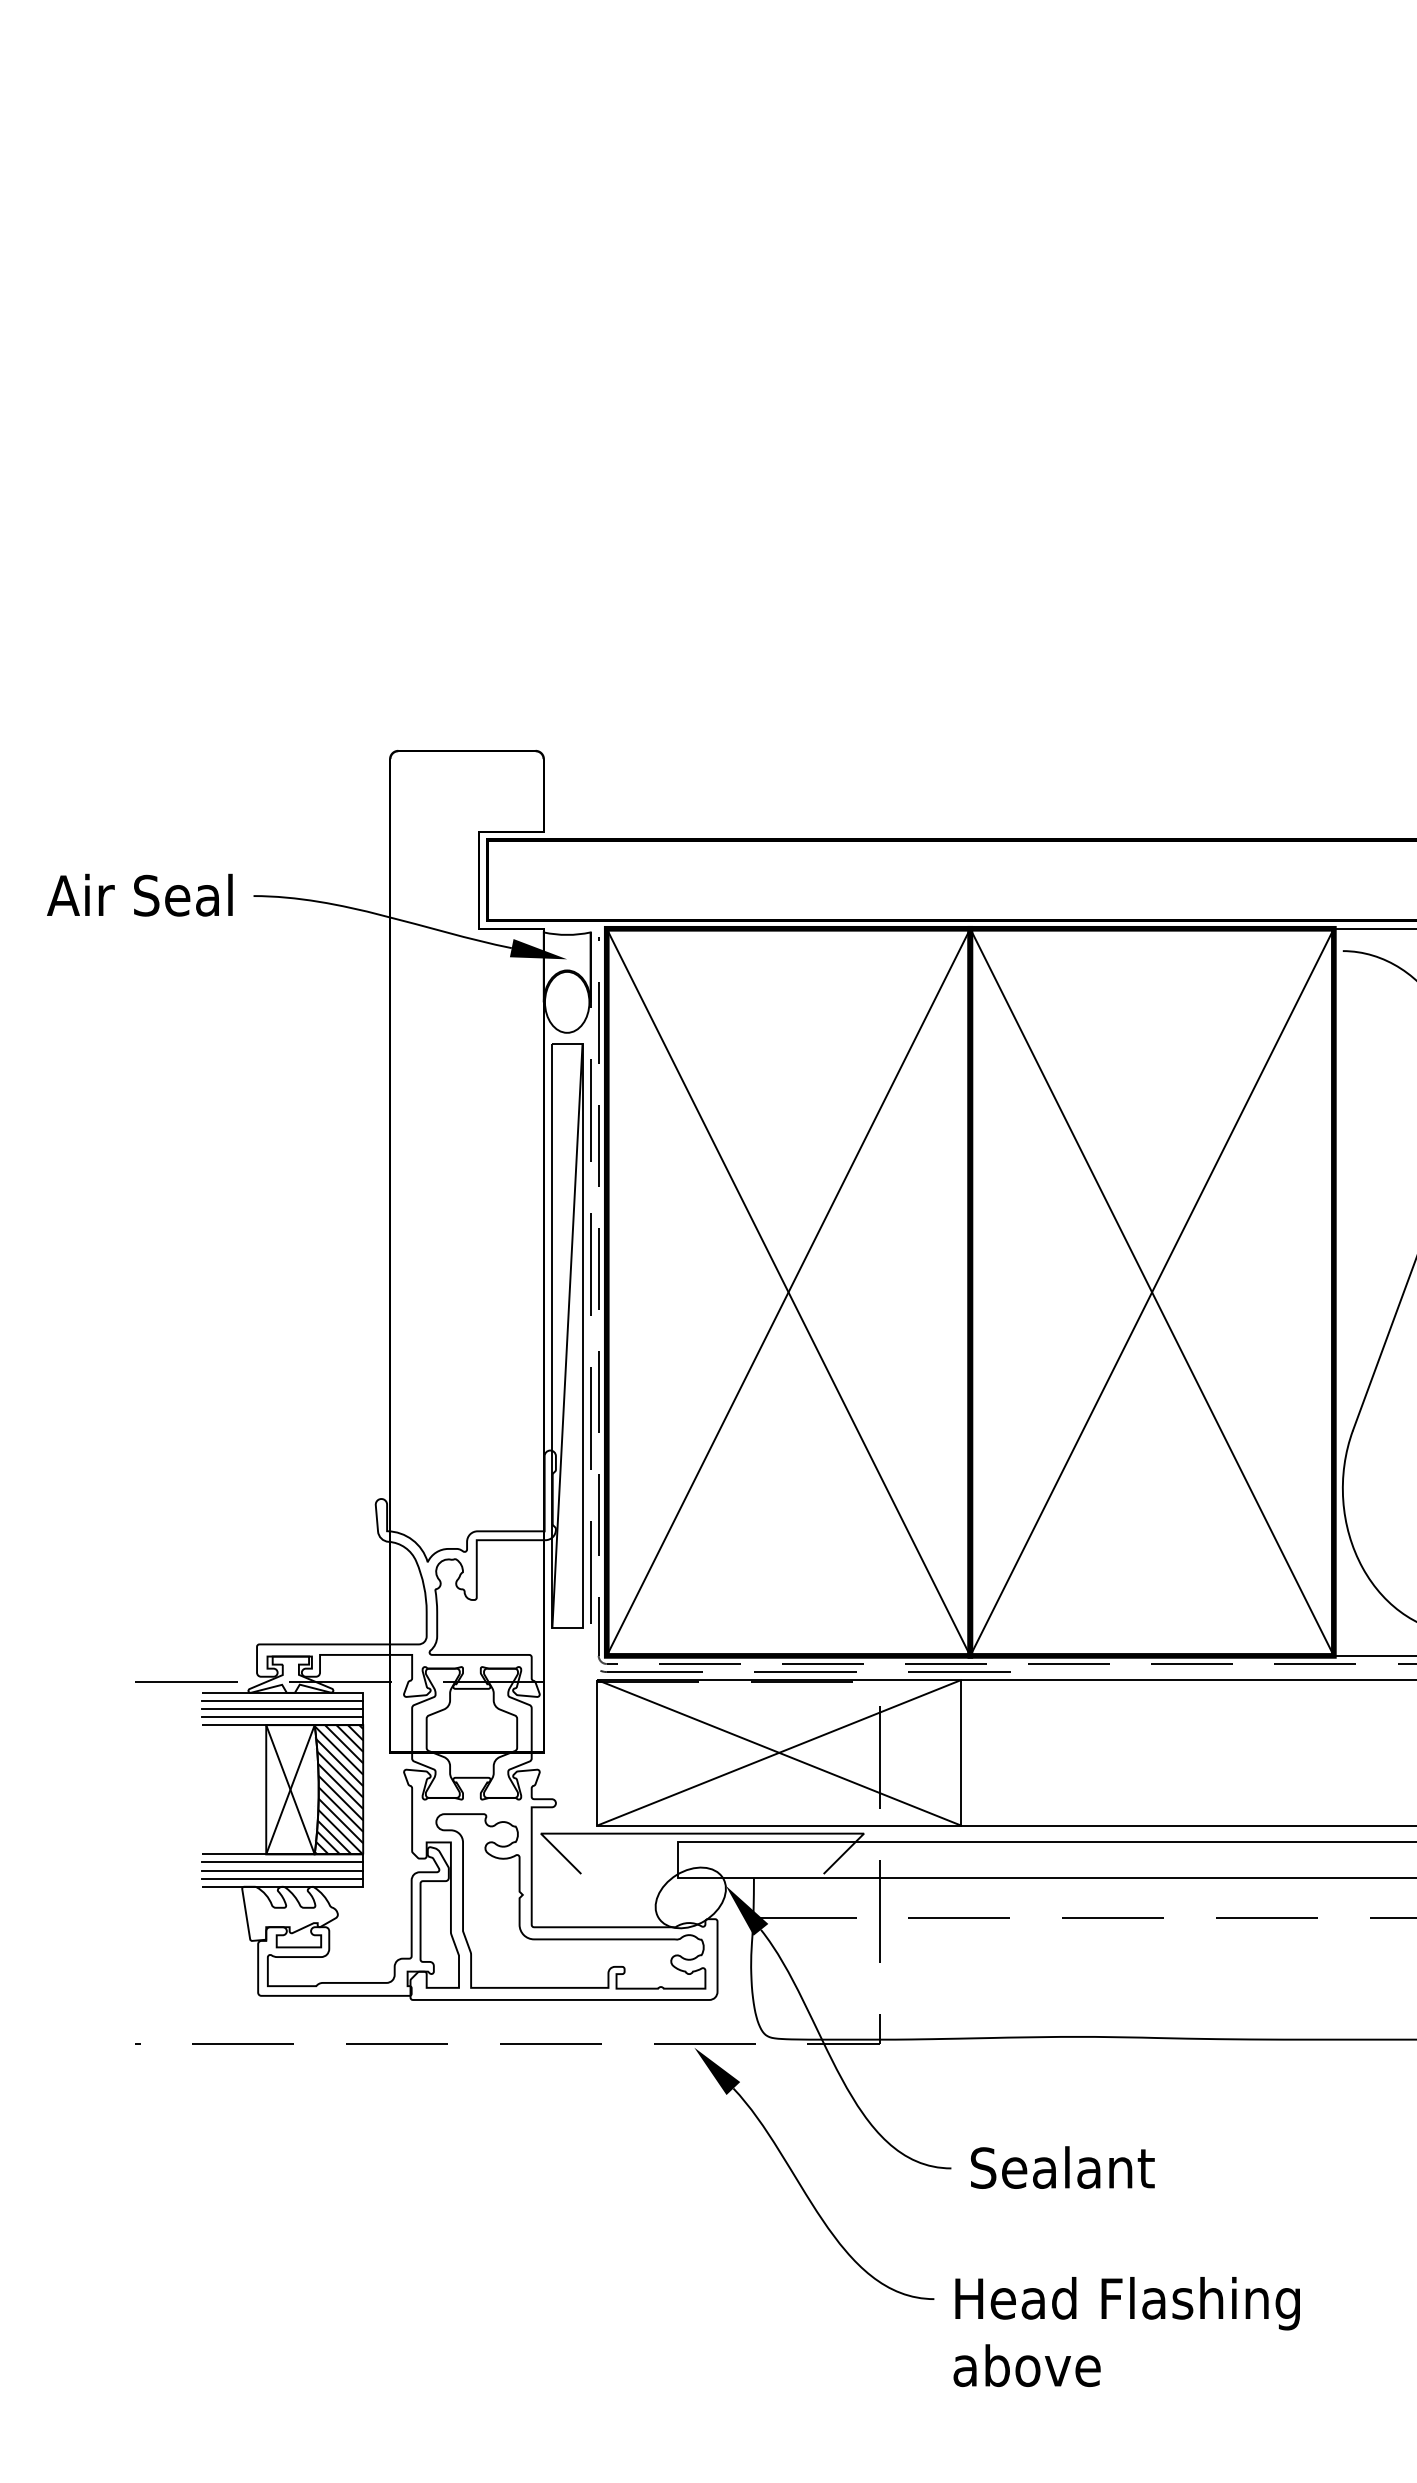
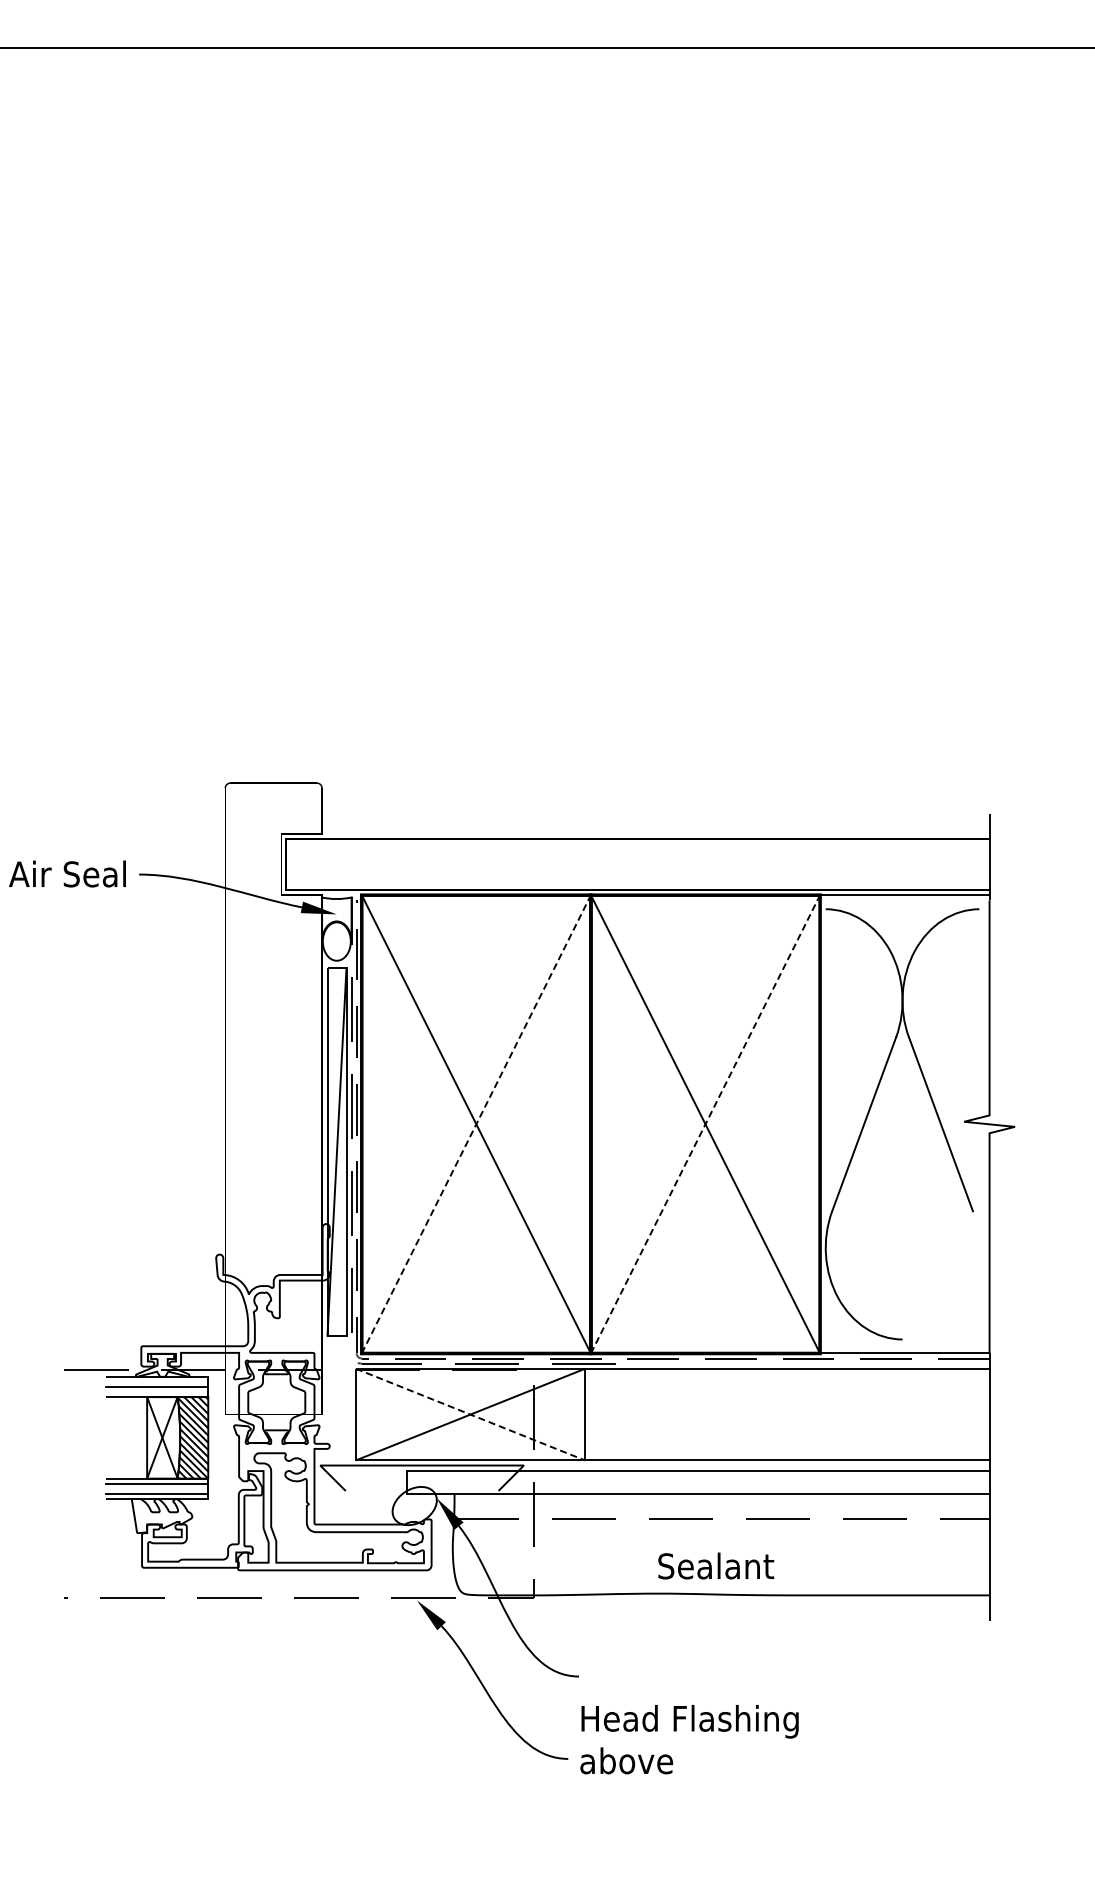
line: (788, 1291) -> (476, 1123), solid -> dashed
line: (1152, 1291) -> (705, 1123), solid -> dashed
line: (282, 1700) -> (157, 1381), removed
line: (282, 1717) -> (157, 1392), removed
line: (779, 1752) -> (470, 1414), solid -> dashed
line: (282, 1870) -> (157, 1488), removed
text: (1063, 2166) -> (716, 1565), moved
text: (1126, 2331) -> (689, 1739), moved

